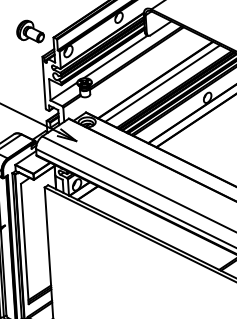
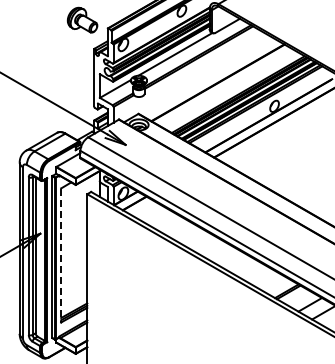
line: (162, 82) -> (225, 86), removed
line: (25, 244) -> (61, 255), solid -> dashed

